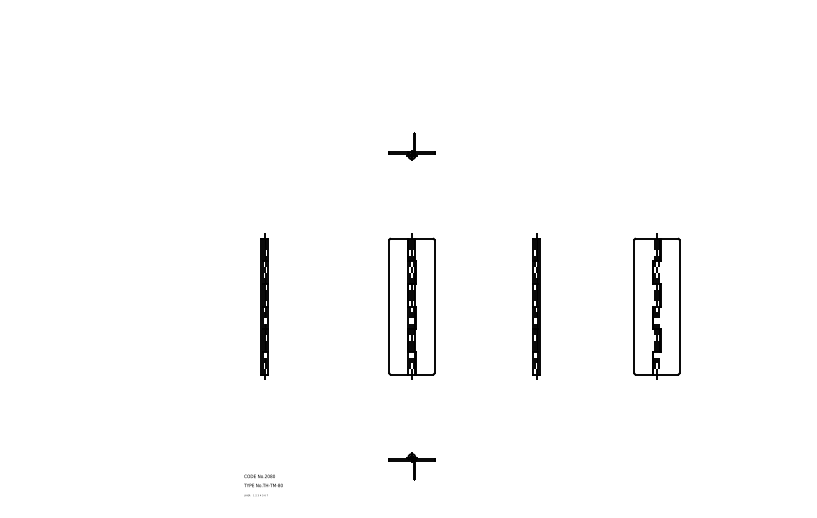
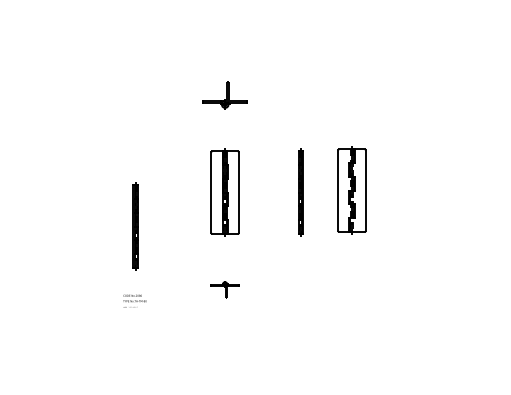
part: (410, 145) -> (224, 94), size x1.6
part: (264, 306) -> (135, 226), moved
part: (656, 306) -> (351, 190), moved

